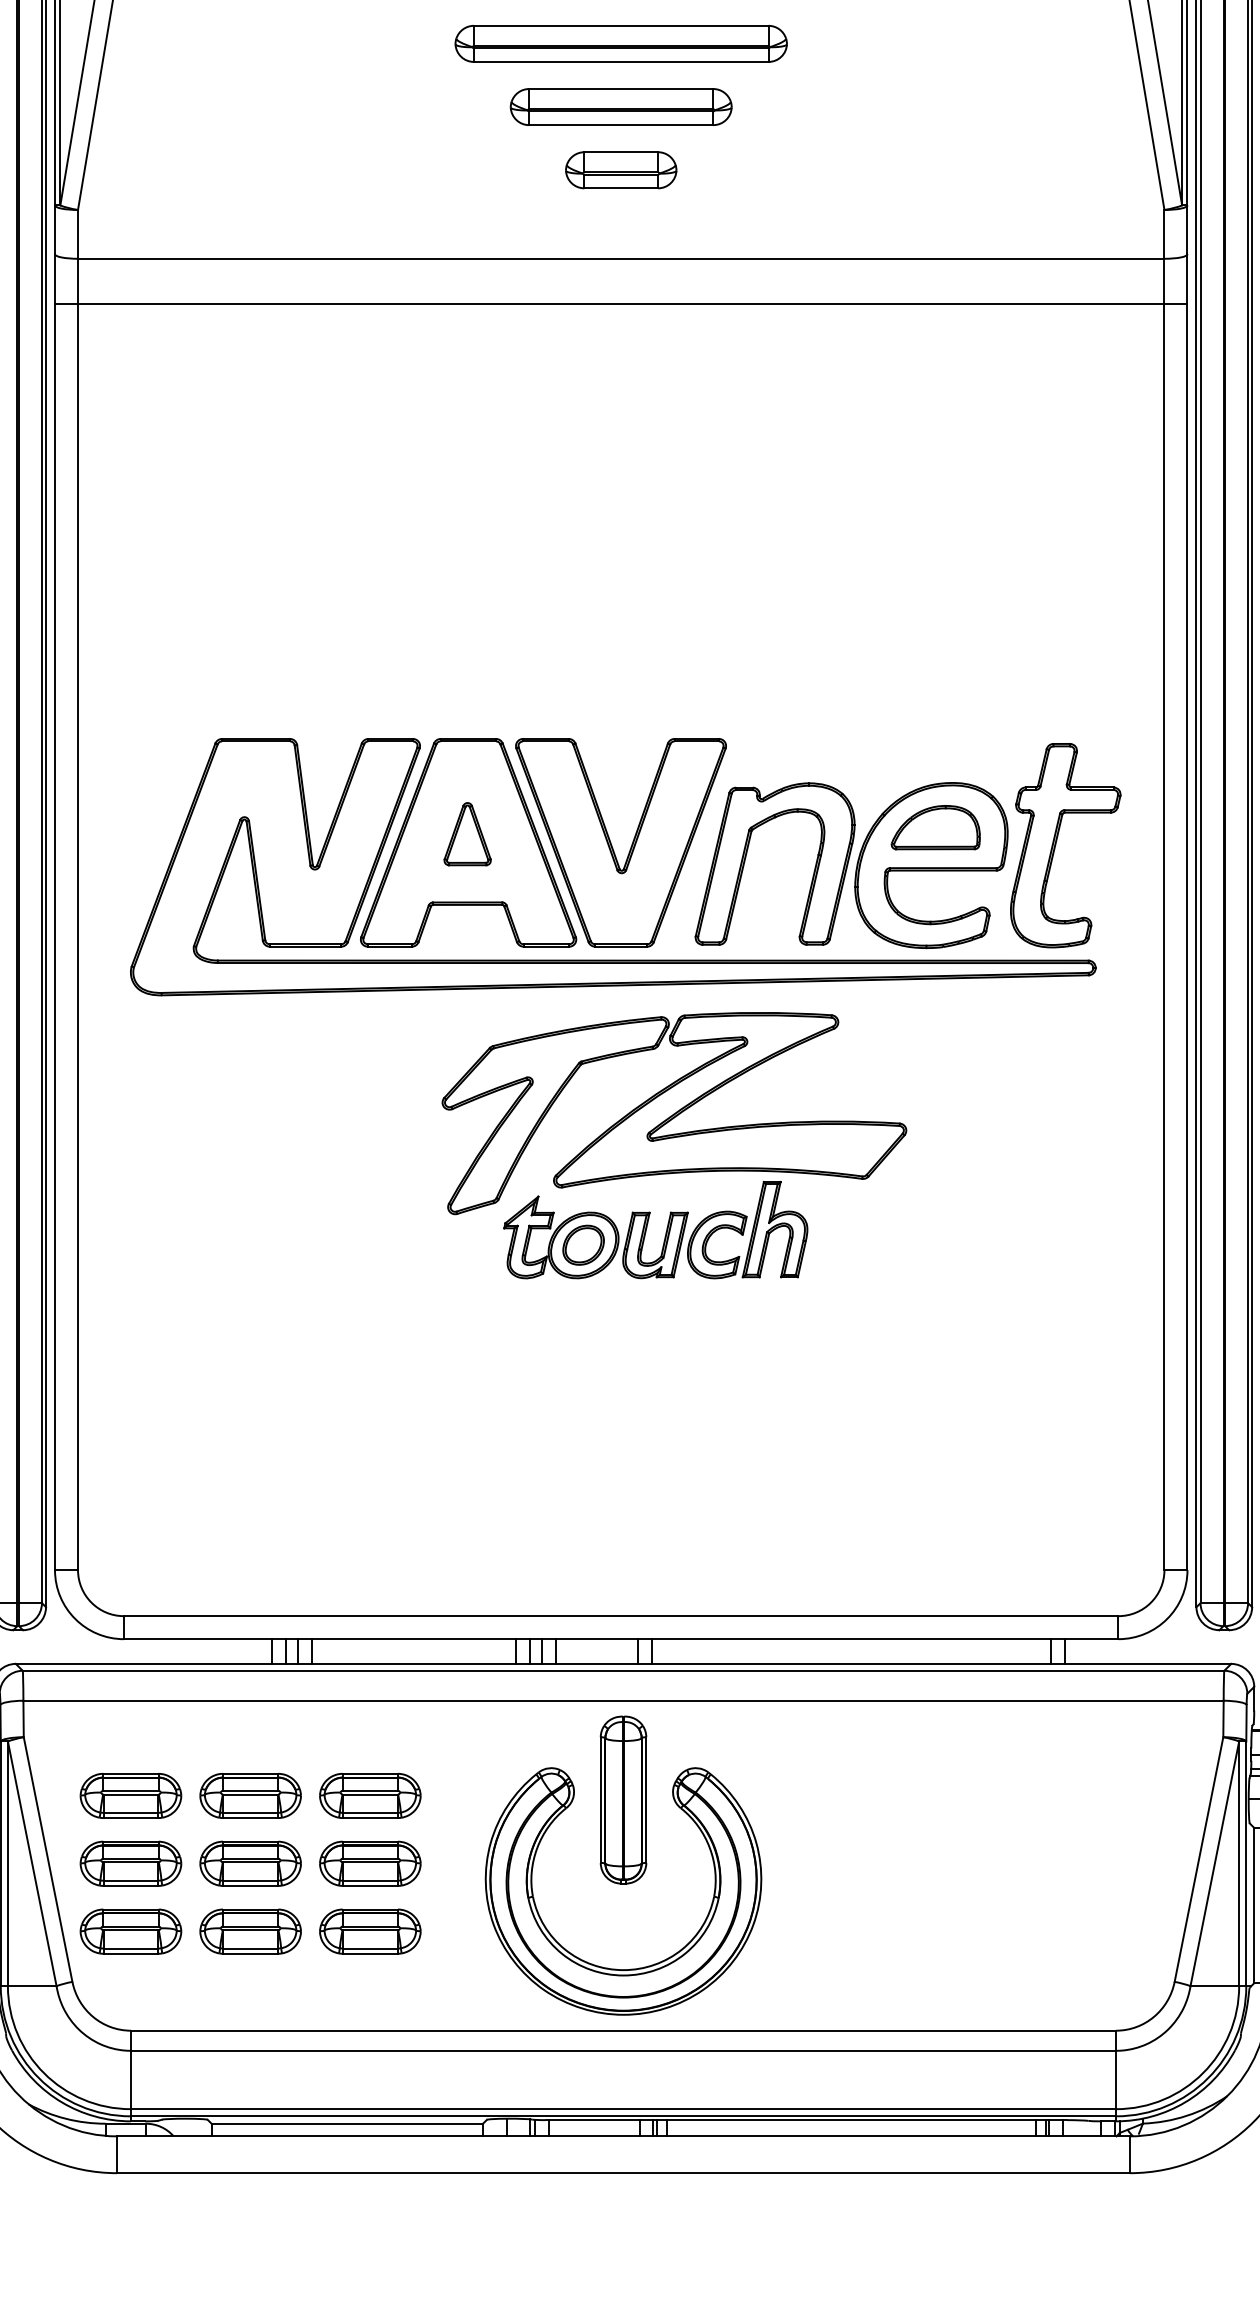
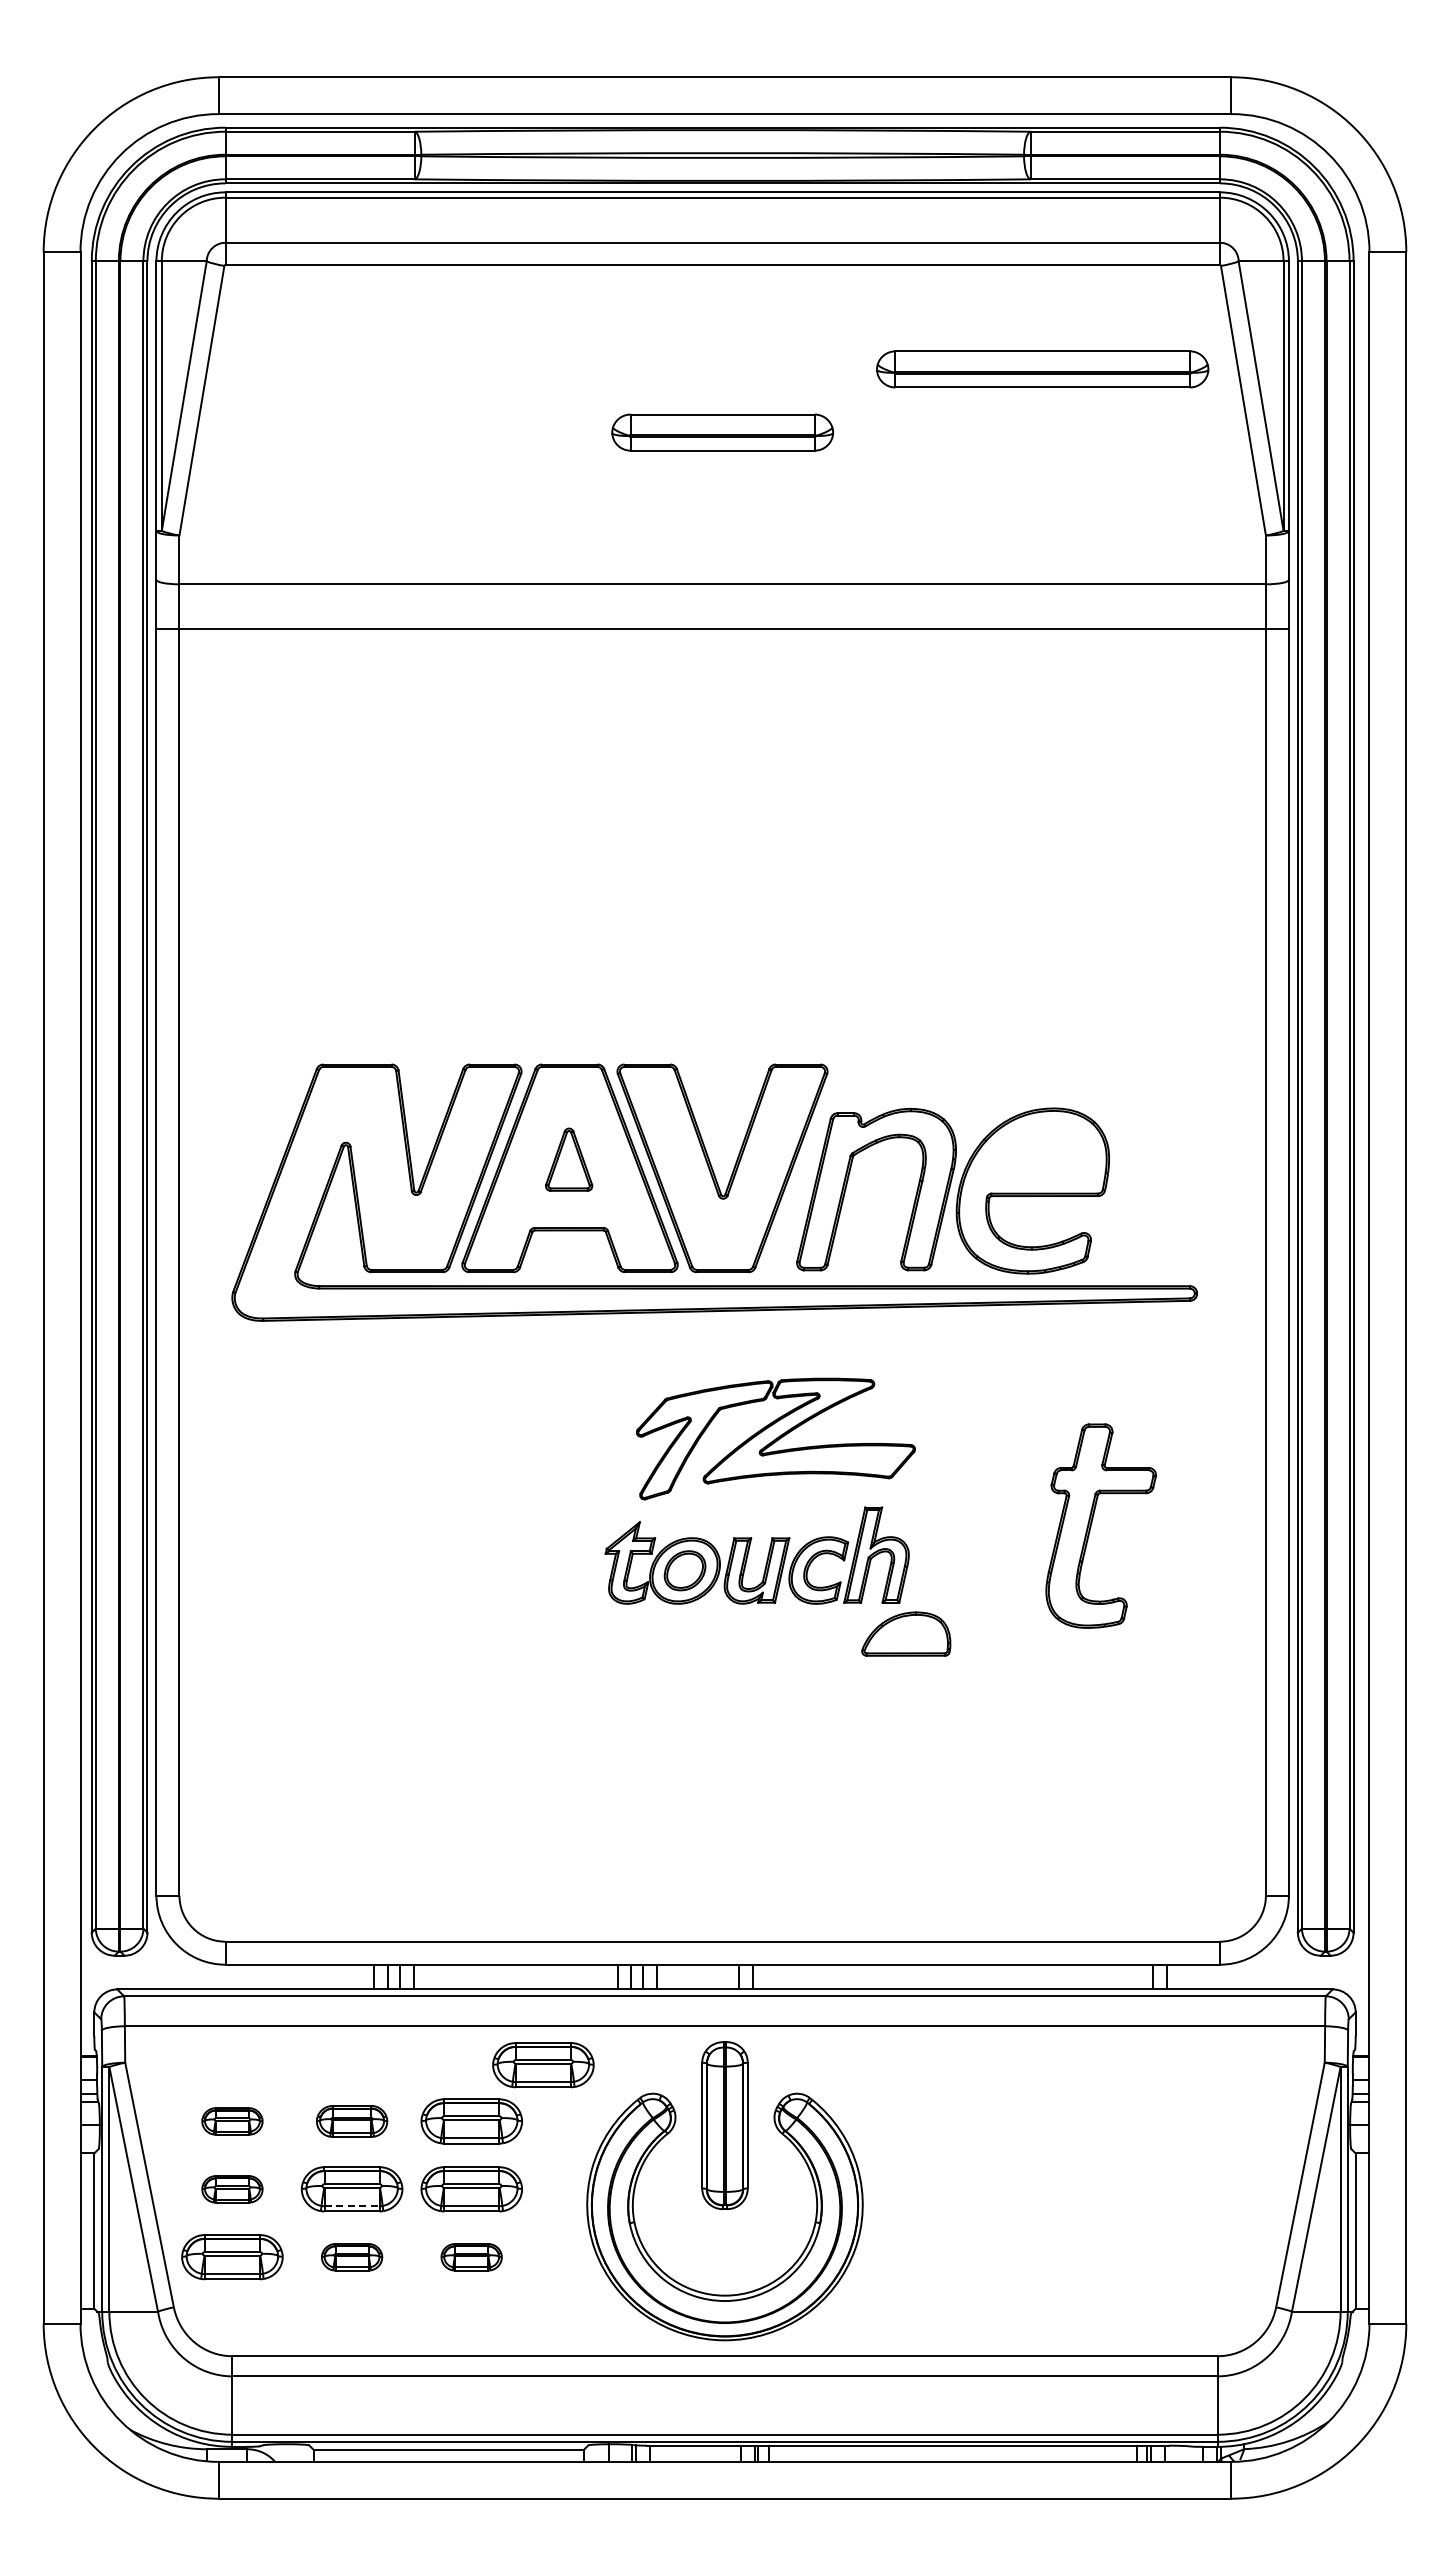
part: (621, 43) -> (1042, 369), moved
part: (621, 169) -> (722, 495), removed
part: (936, 826) -> (906, 1633), moved
part: (1057, 842) -> (1092, 1523), moved
part: (674, 1112) -> (775, 1438), size x0.6
part: (442, 1739) -> (543, 2065), added
part: (131, 1795) -> (232, 2121), size x0.6
part: (250, 1795) -> (351, 2121), size x0.7
part: (131, 1863) -> (232, 2189), size x0.6
line: (251, 1880) -> (352, 2206), solid -> dashed
part: (250, 1931) -> (351, 2257), size x0.6
part: (370, 1931) -> (471, 2257), size x0.6

